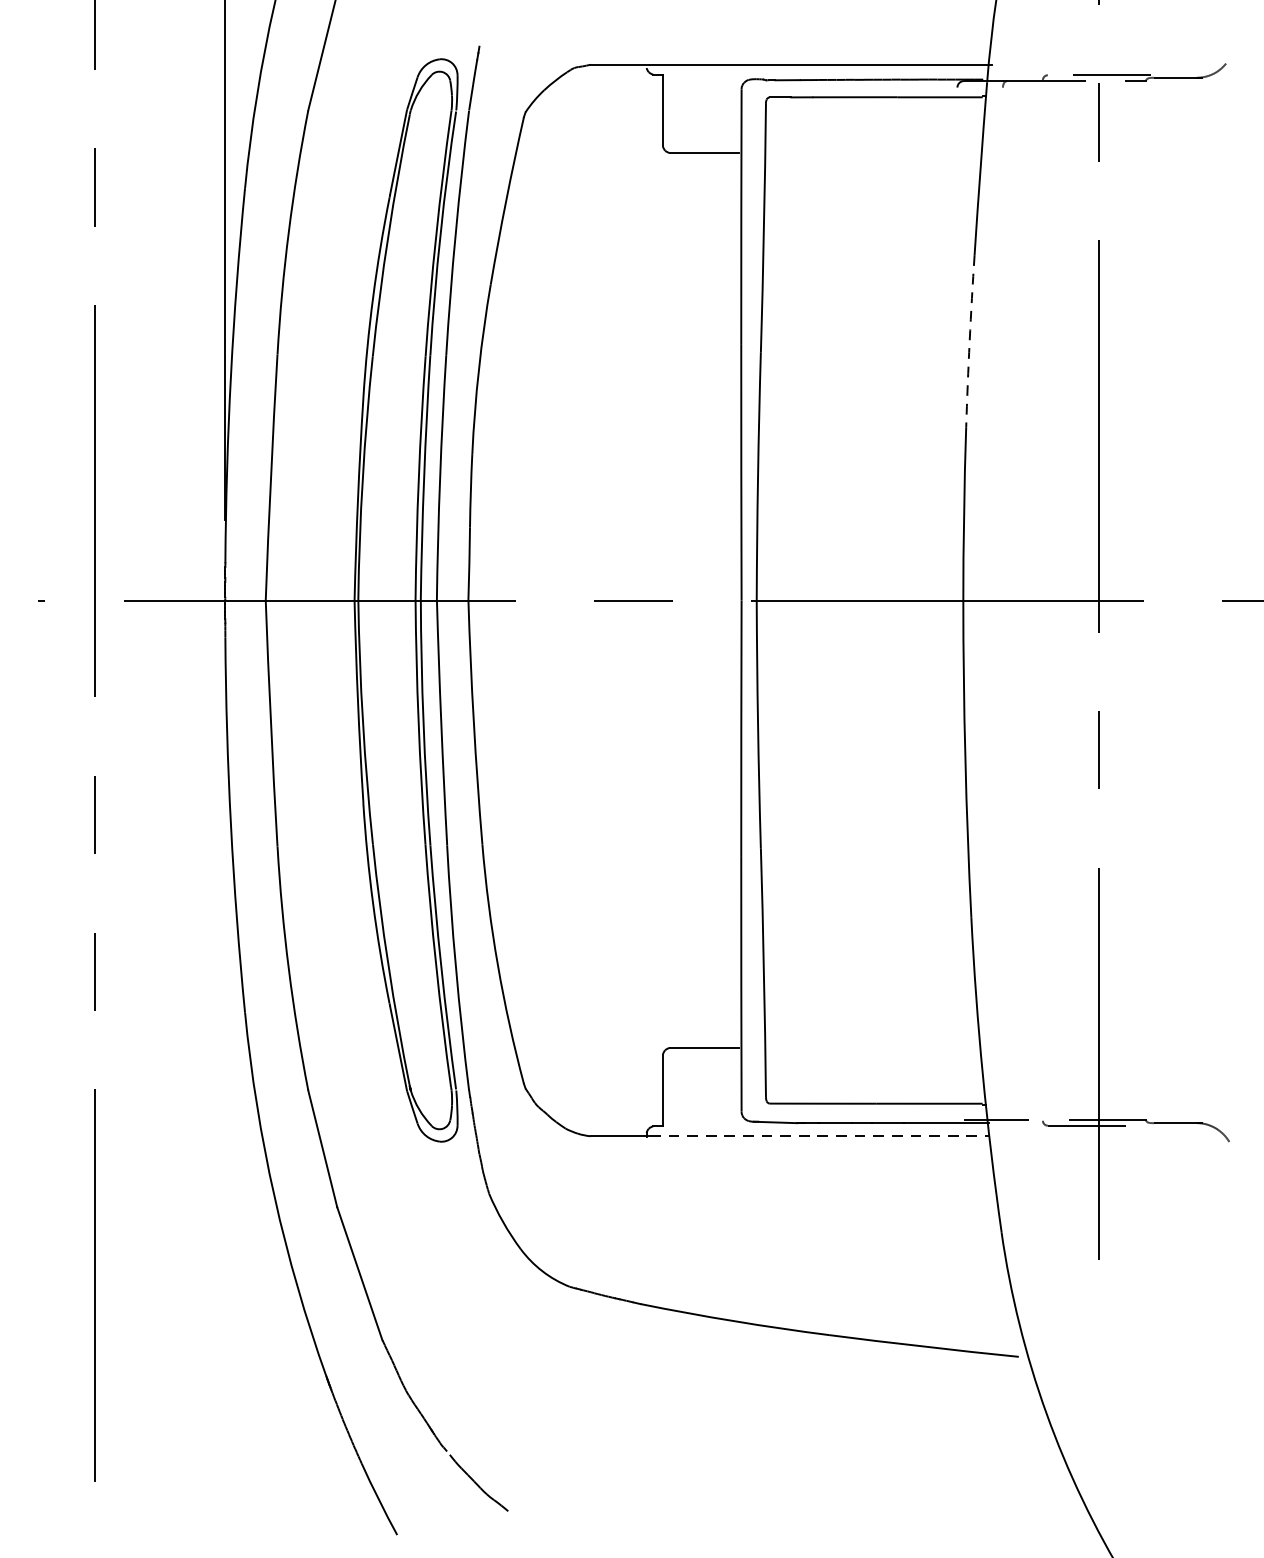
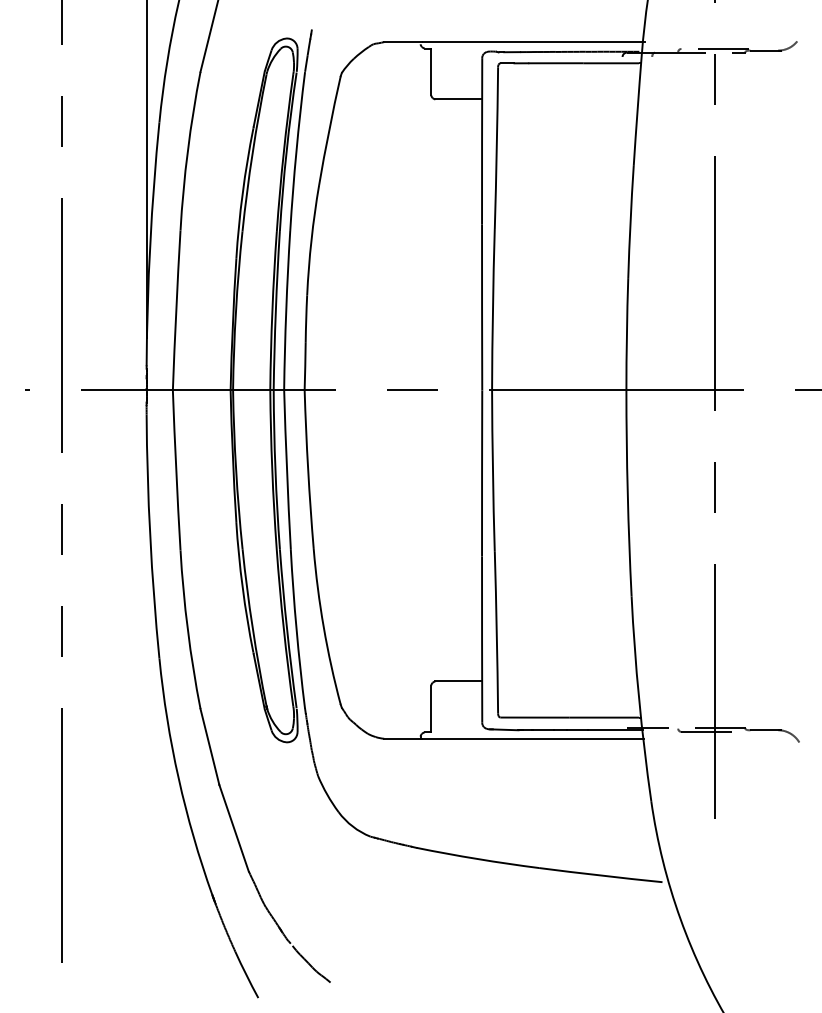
arc: (969, 342) -> (630, 222), dashed -> solid
line: (820, 1135) -> (533, 738), dashed -> solid

